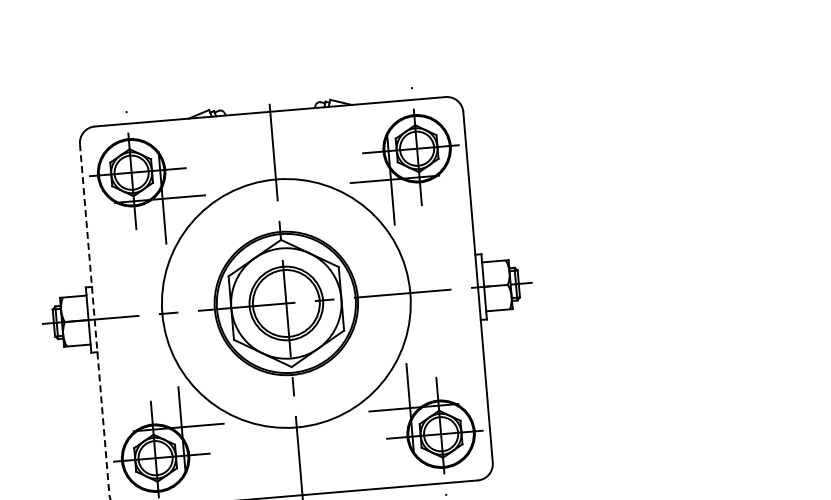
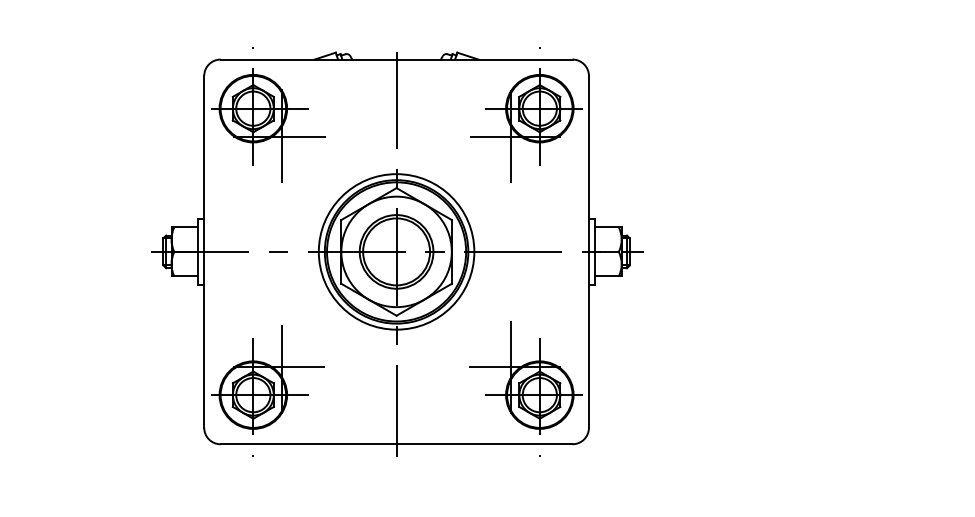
circle: (286, 303) -> (396, 251), size x0.62
line: (94, 319) -> (204, 251), dashed -> solid

